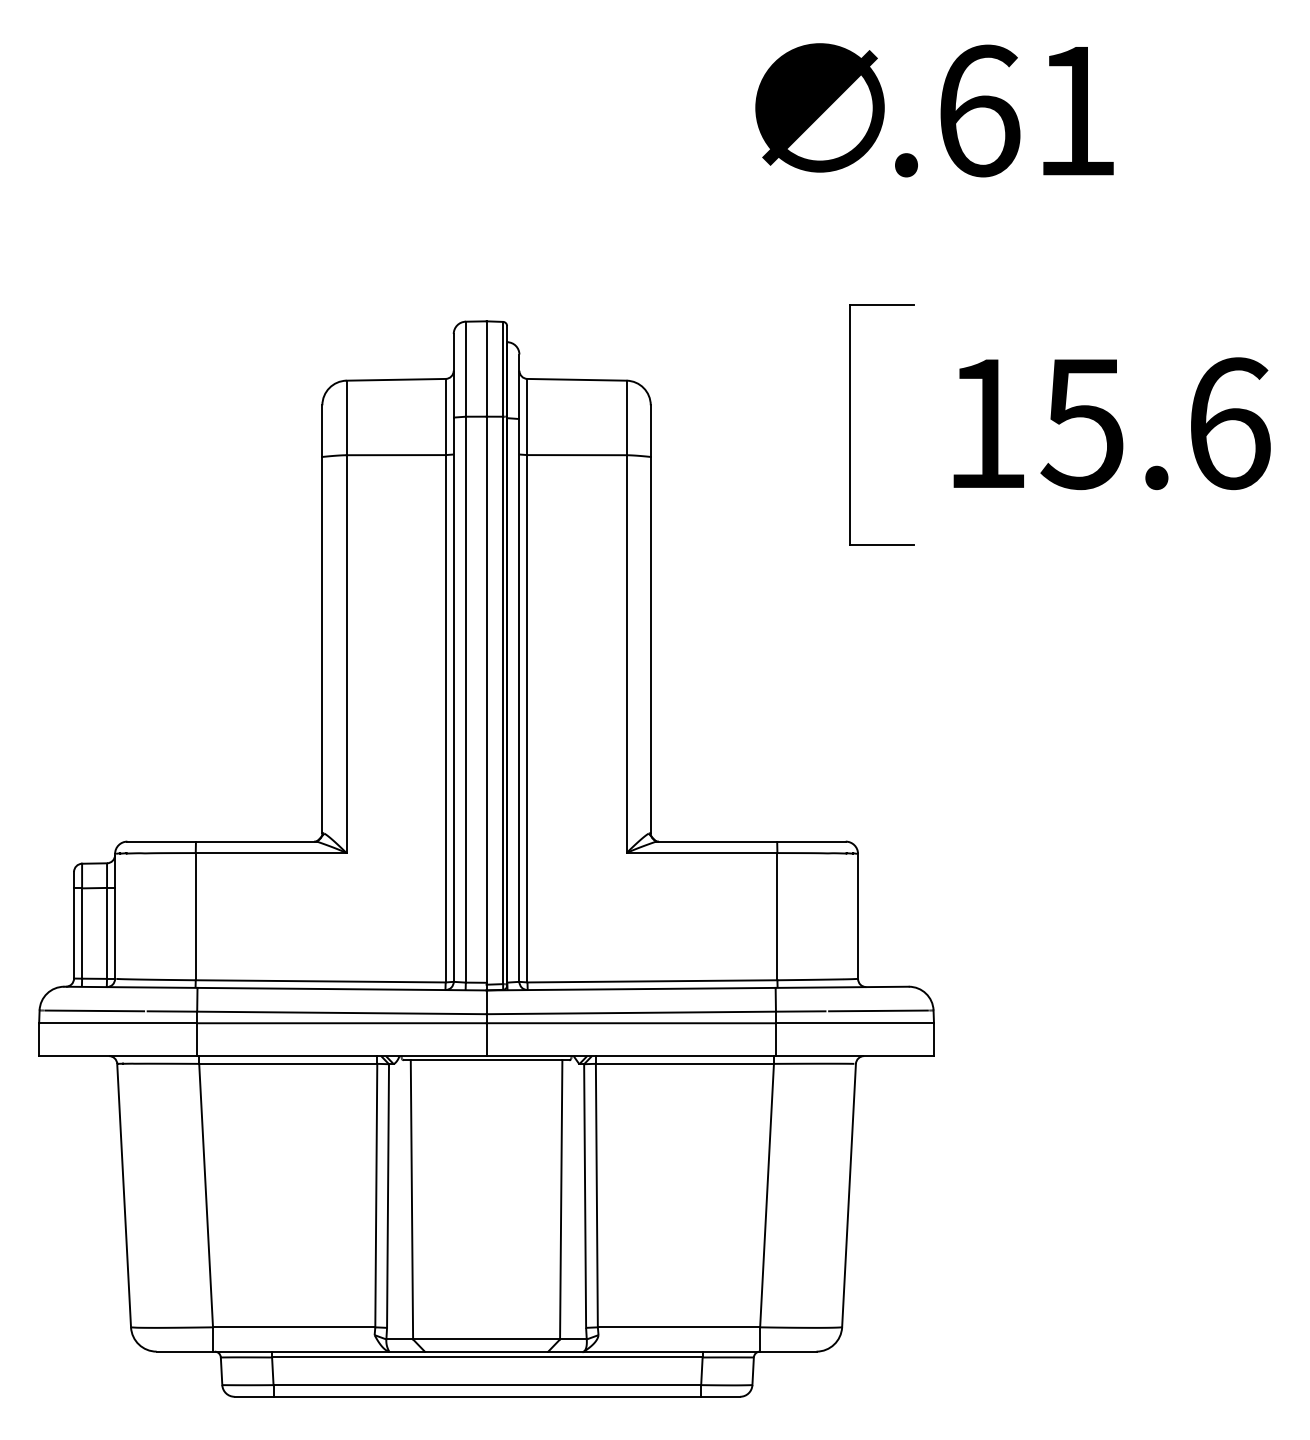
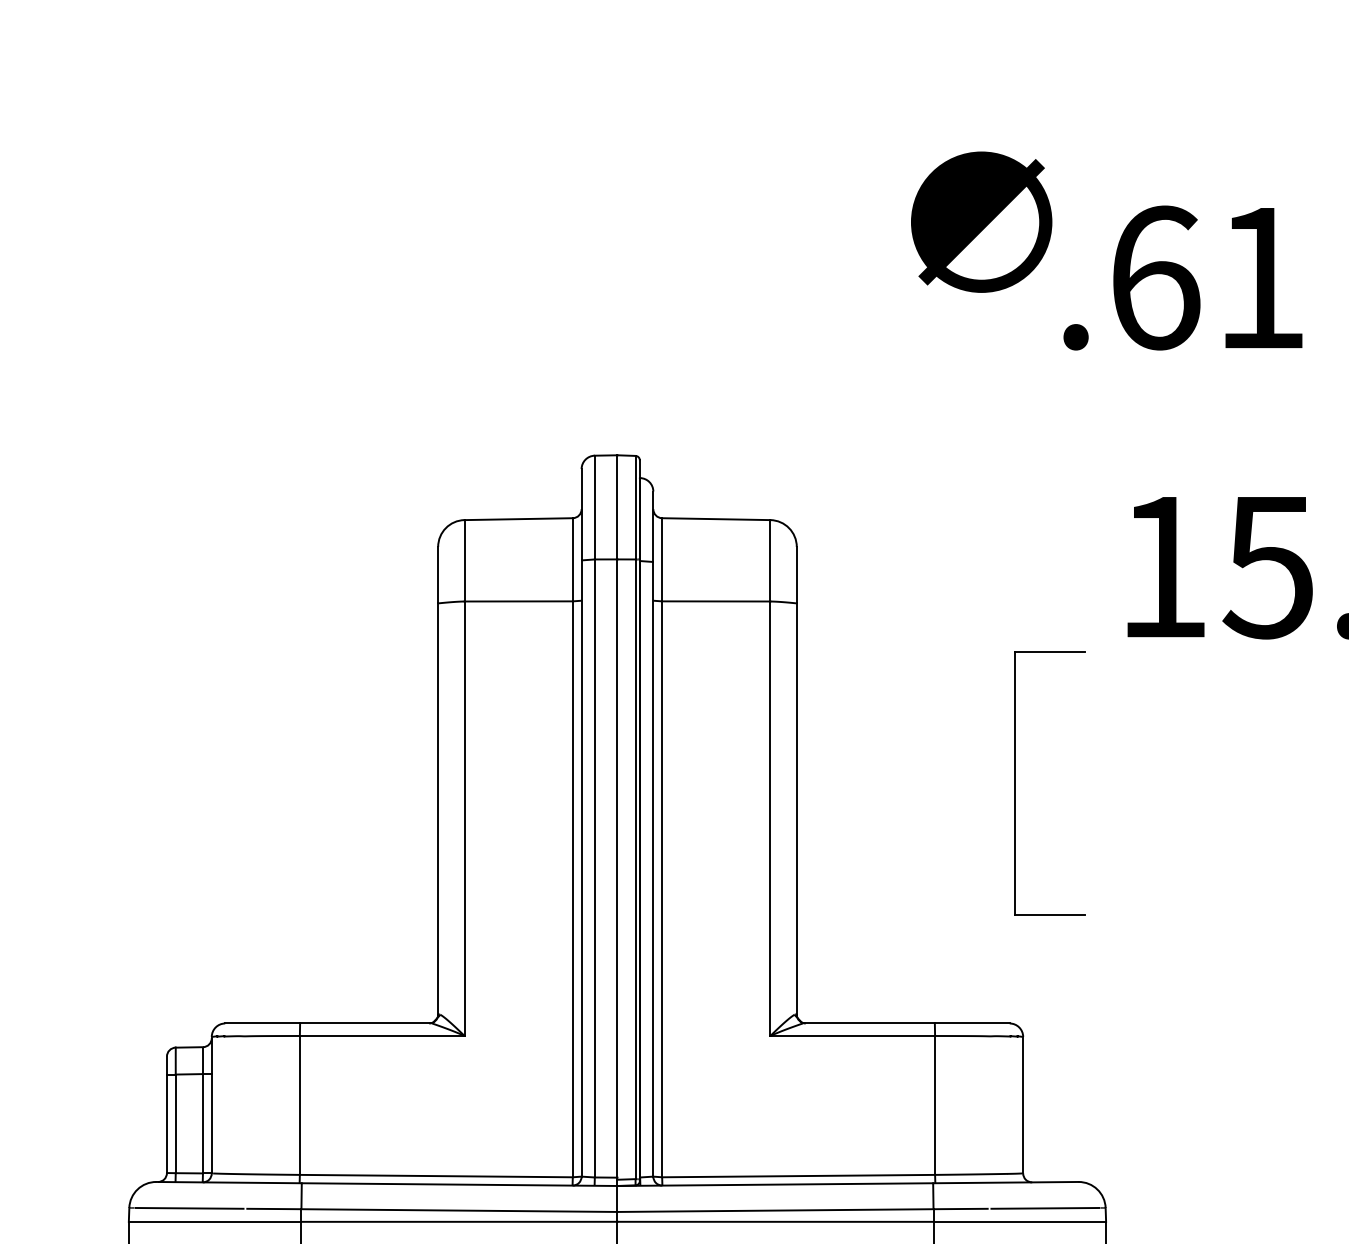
text: (1004, 110) -> (1183, 277), moved
part: (850, 424) -> (1014, 783), moved

